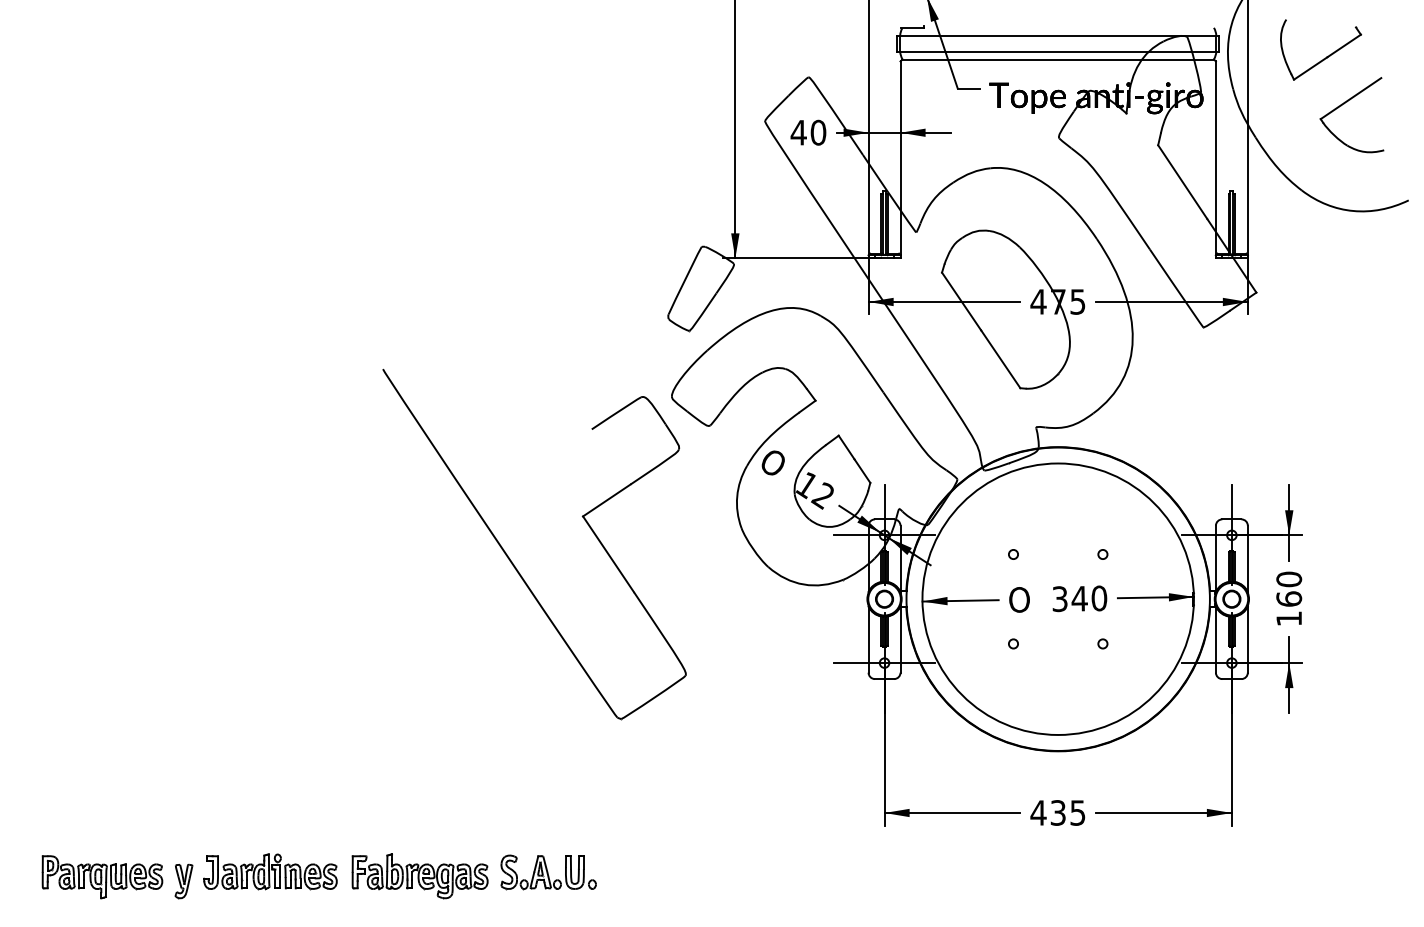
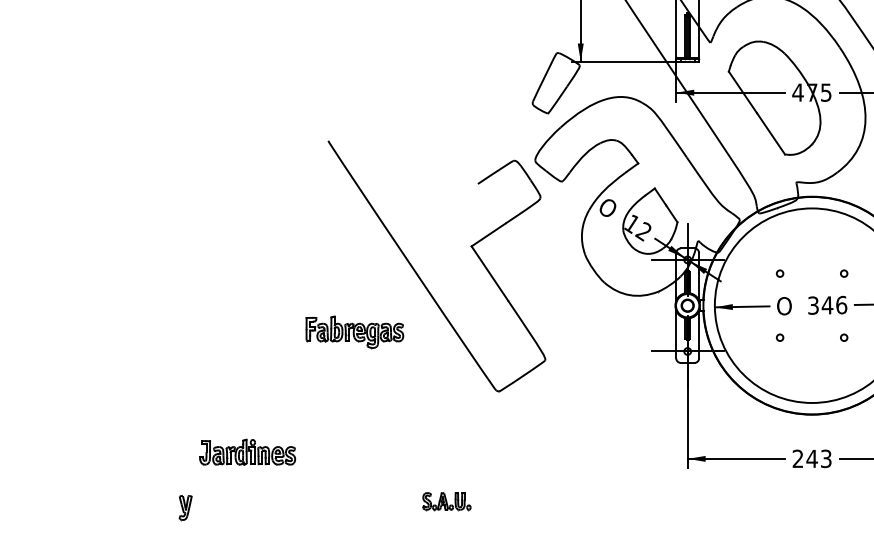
text: (1099, 598) -> (841, 305), 340 -> 346
text: (1057, 812) -> (811, 458), 435 -> 243
part: (270, 871) -> (247, 452), moved
part: (548, 872) -> (446, 501), size x0.7
part: (419, 876) -> (354, 332), moved
part: (102, 877) -> (127, 505), removed

